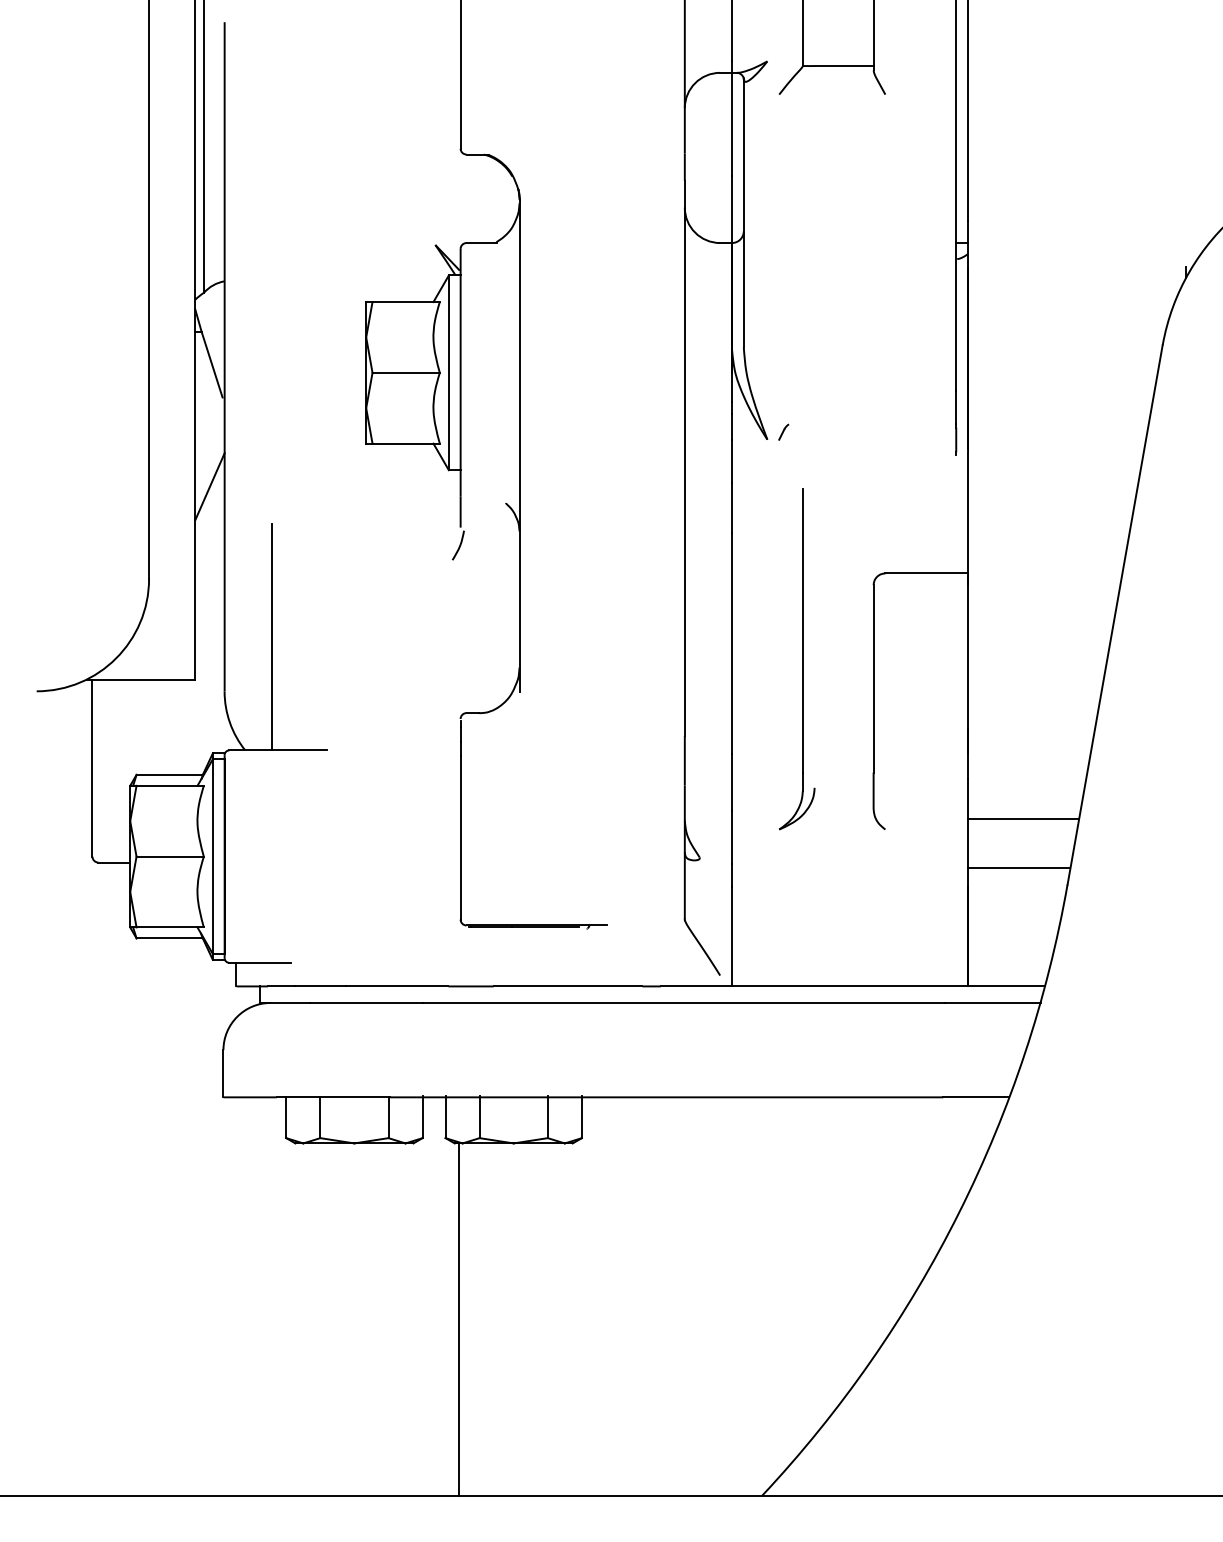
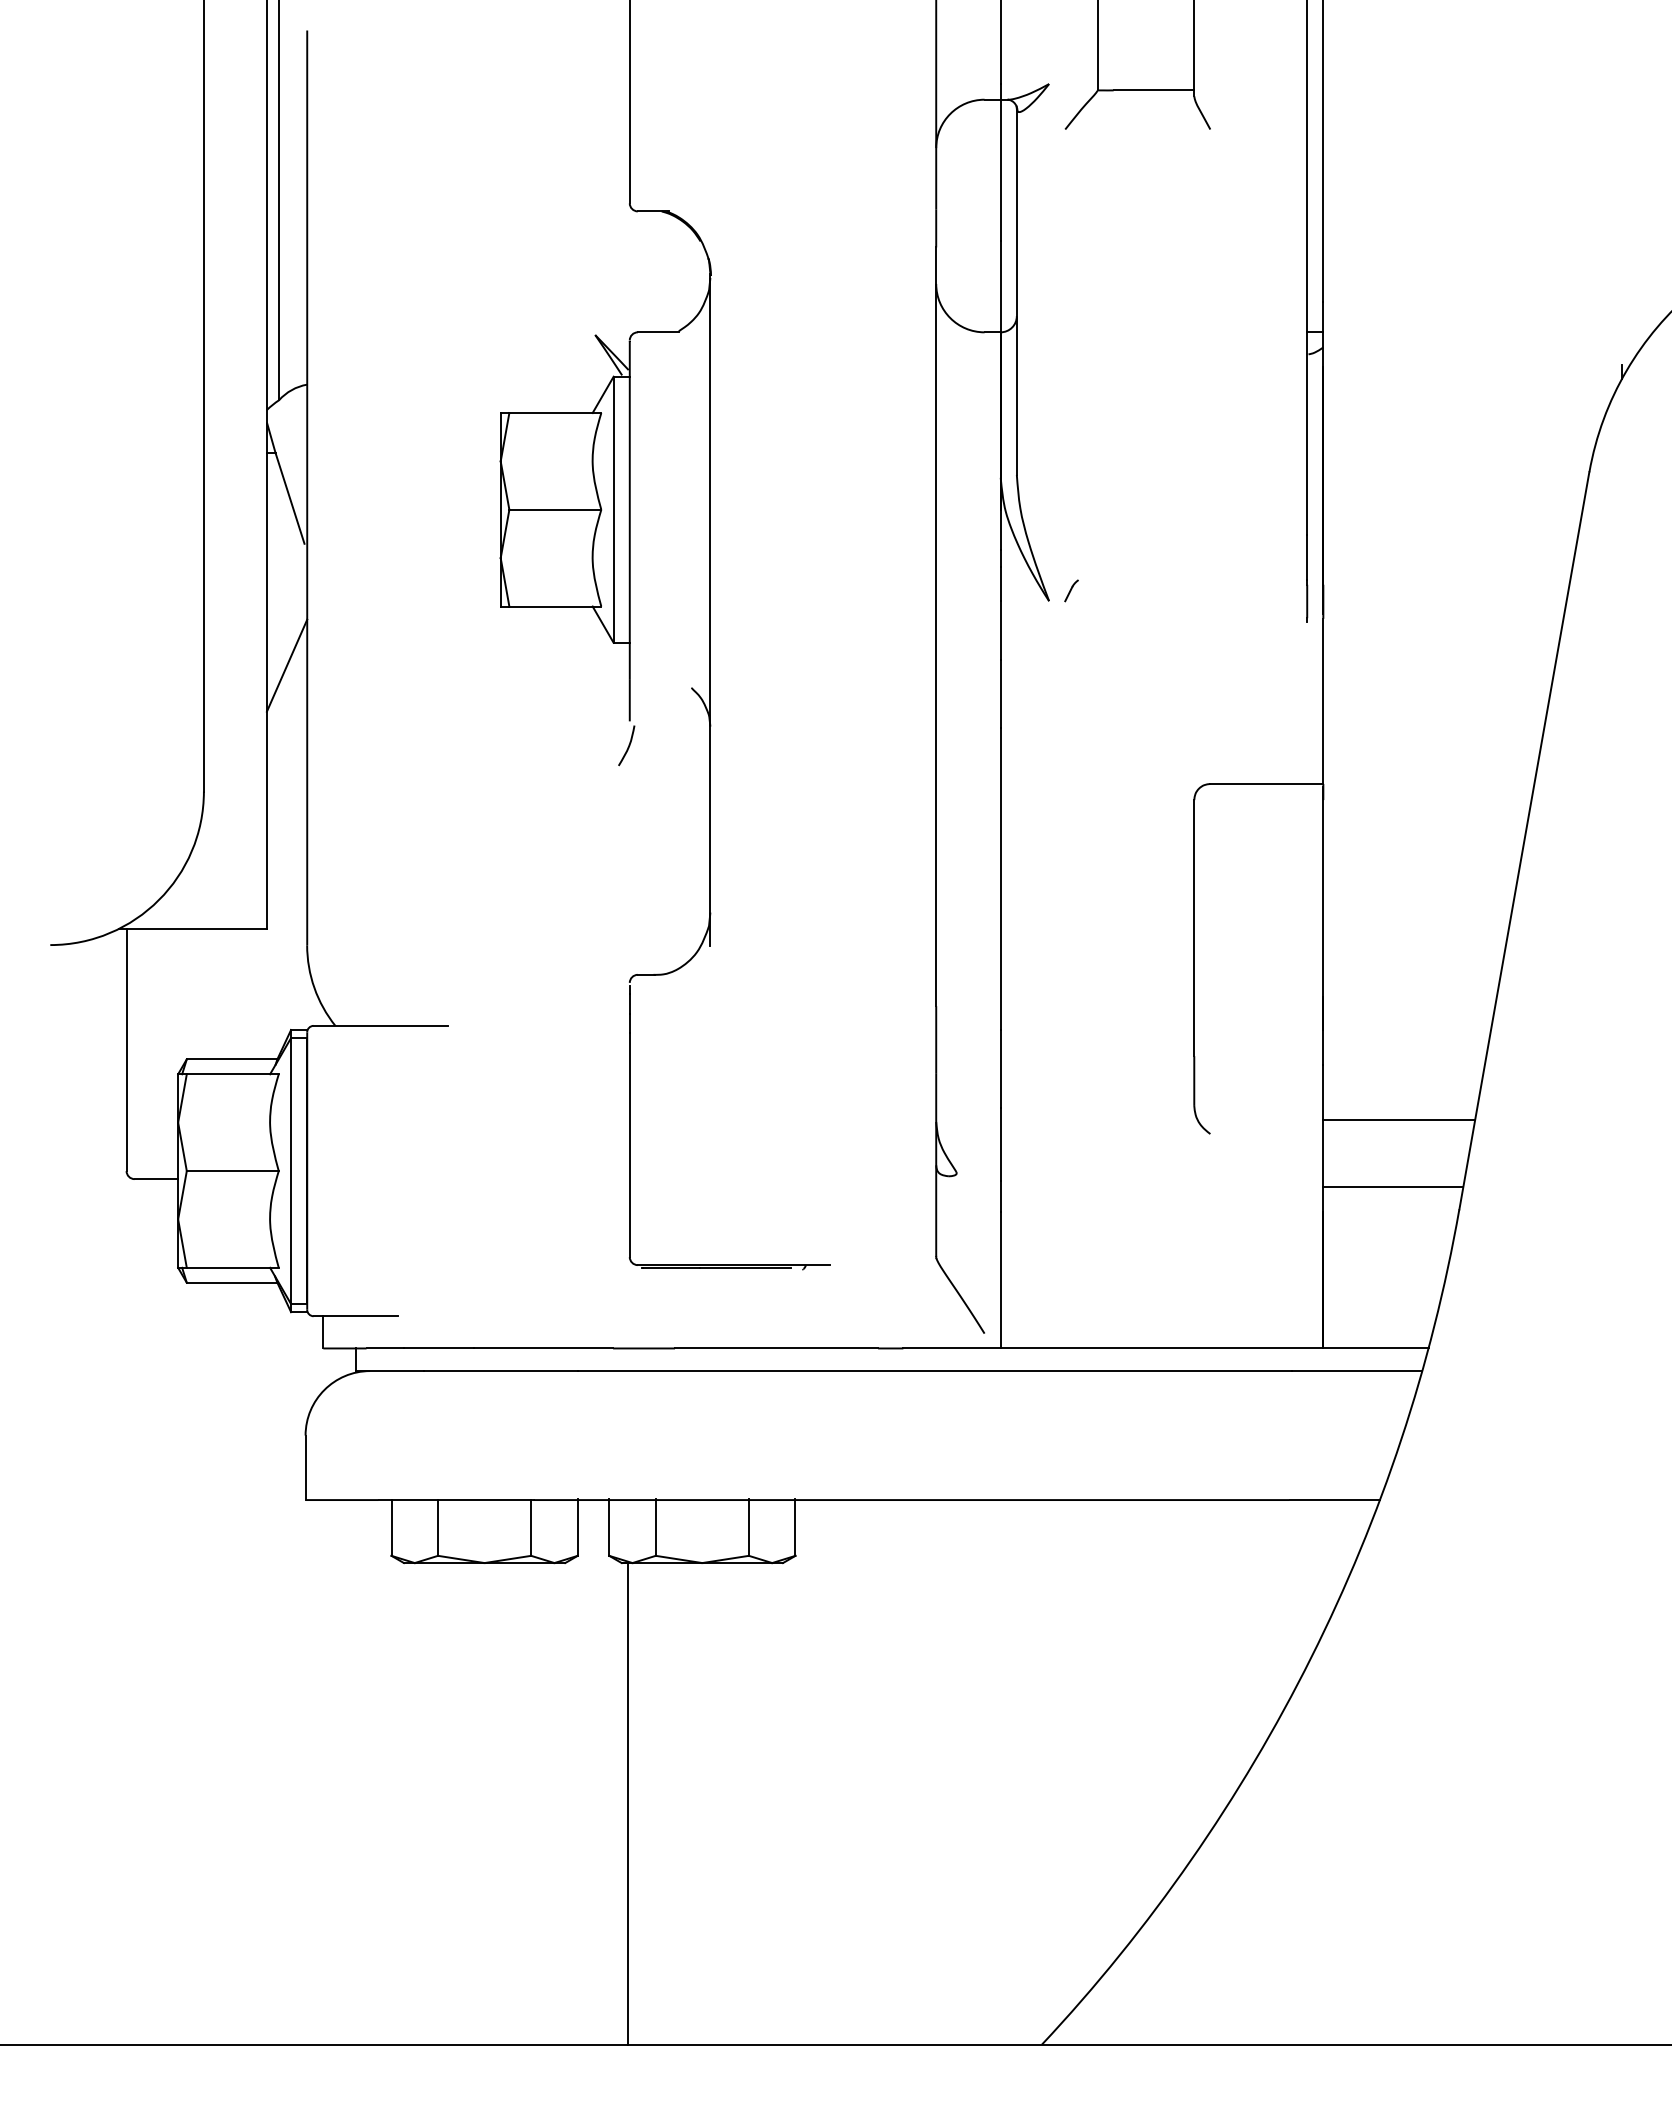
line: (271, 636) -> (371, 870), removed
part: (802, 658) -> (1097, 900), removed

